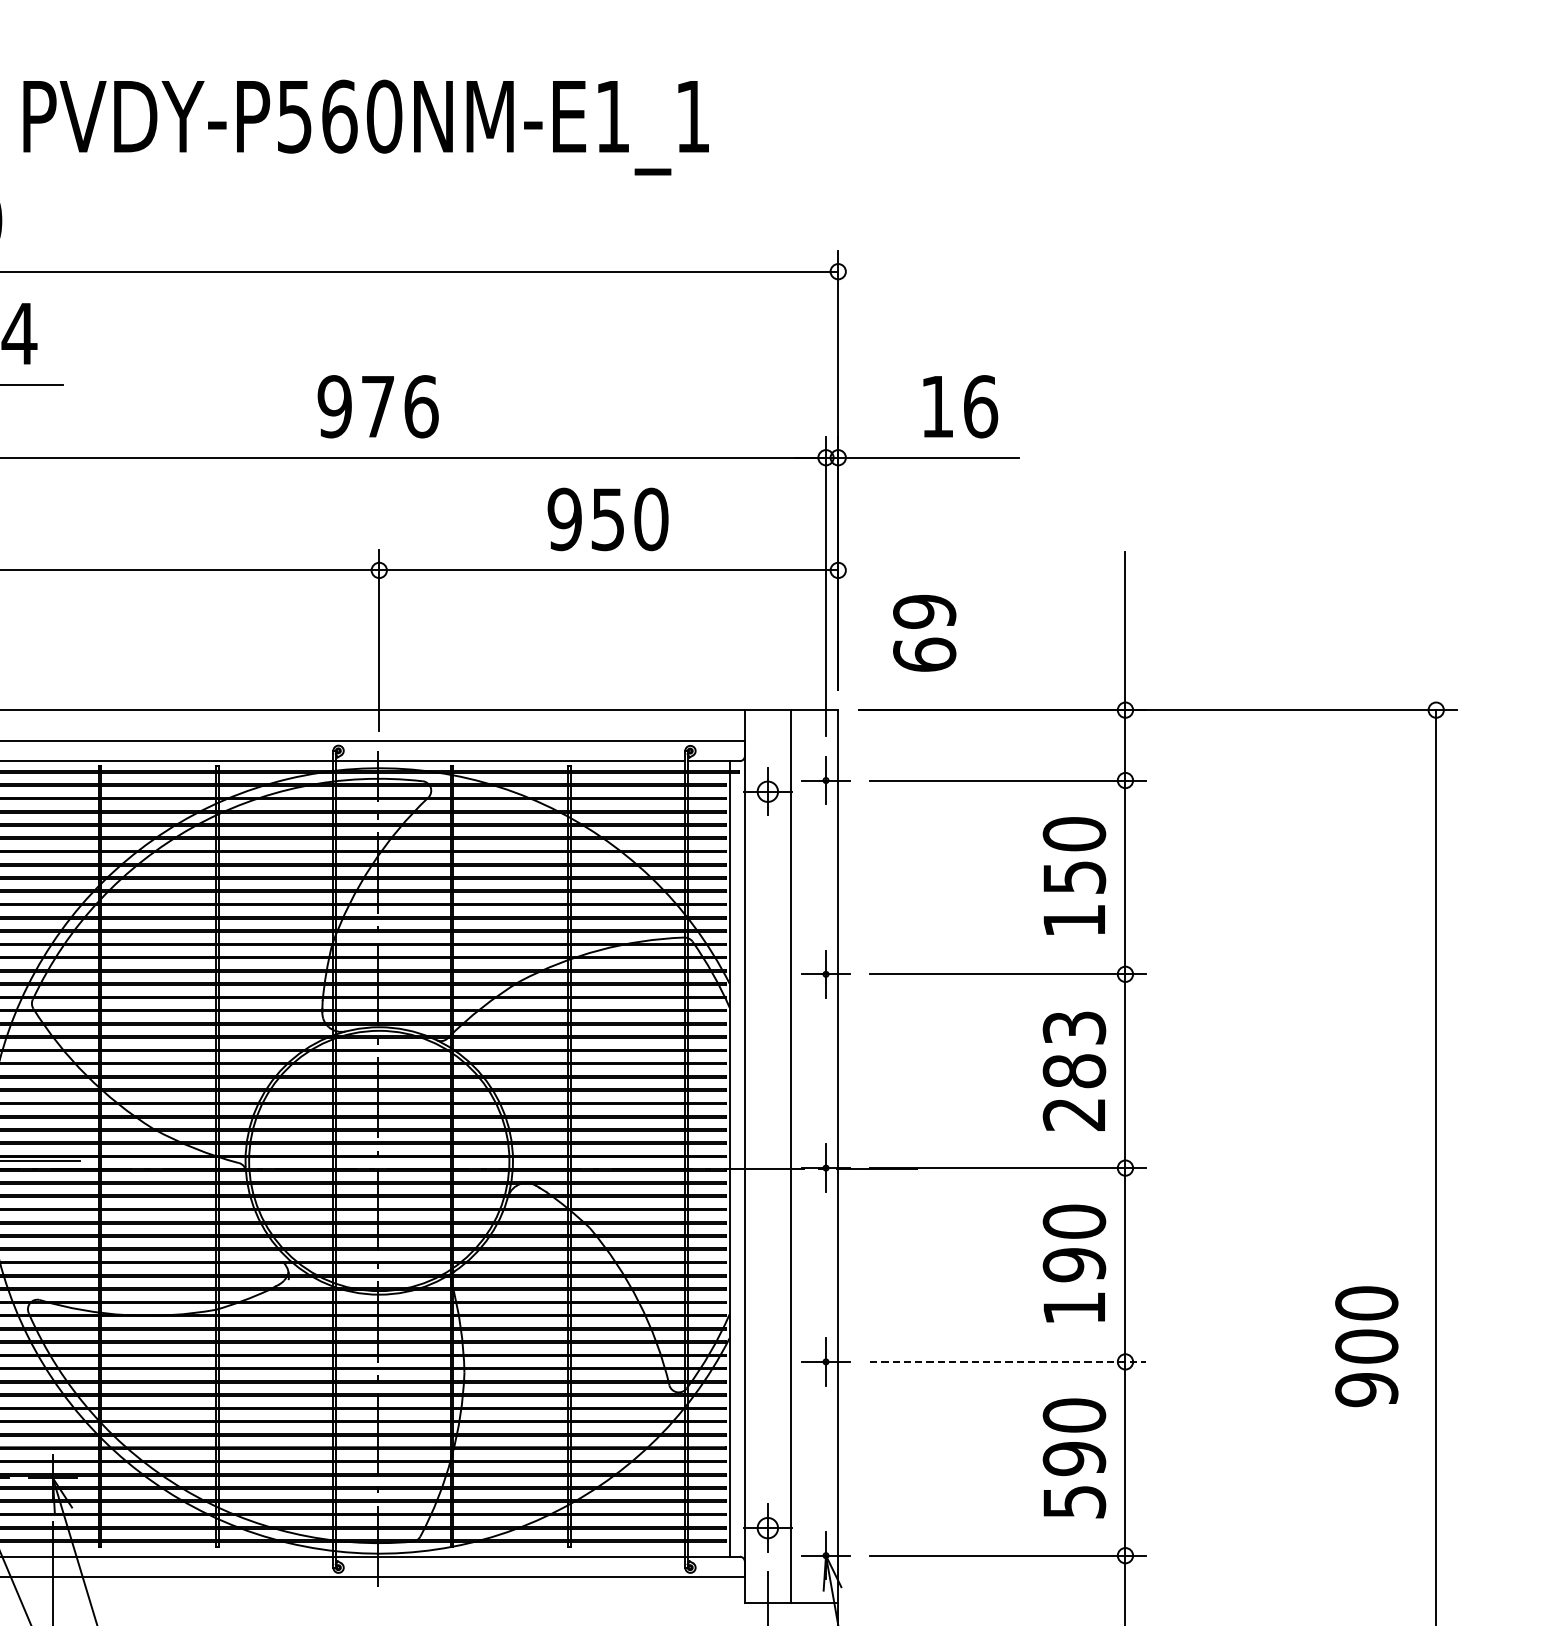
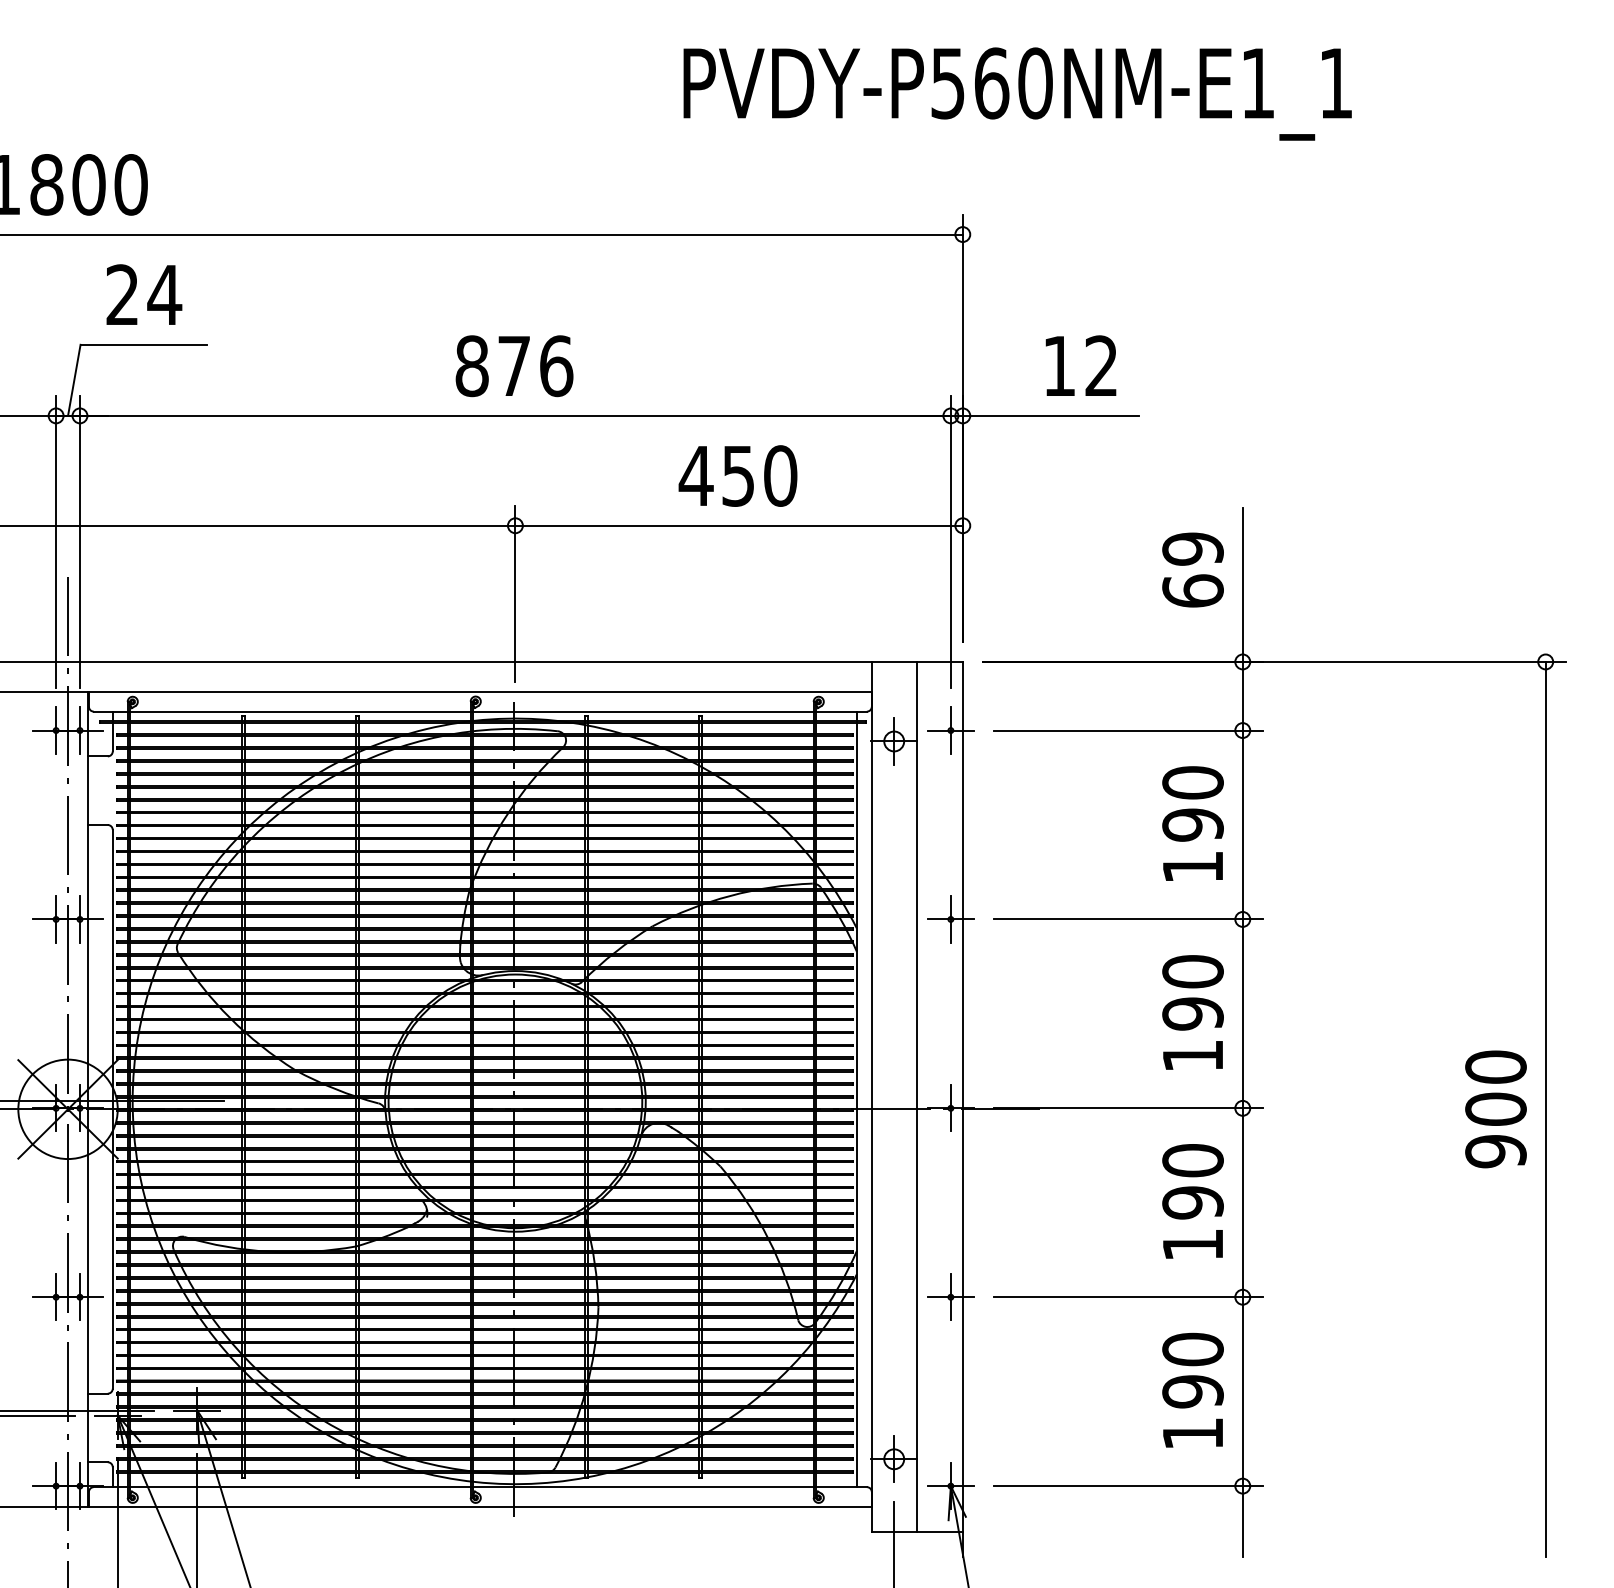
text: (366, 126) -> (1017, 93), moved
text: (334, 407) -> (471, 366), 976 -> 876
text: (980, 407) -> (1101, 366), 16 -> 12
text: (564, 518) -> (695, 475), 950 -> 450
text: (924, 632) -> (1192, 569), moved
text: (1073, 876) -> (1192, 824), 150 -> 190
text: (1073, 1070) -> (1192, 1013), 283 -> 190
text: (1366, 1346) -> (1495, 1109), moved
line: (1008, 1362) -> (1128, 1297), dashed -> solid
text: (1074, 1501) -> (1193, 1433), 590 -> 190

